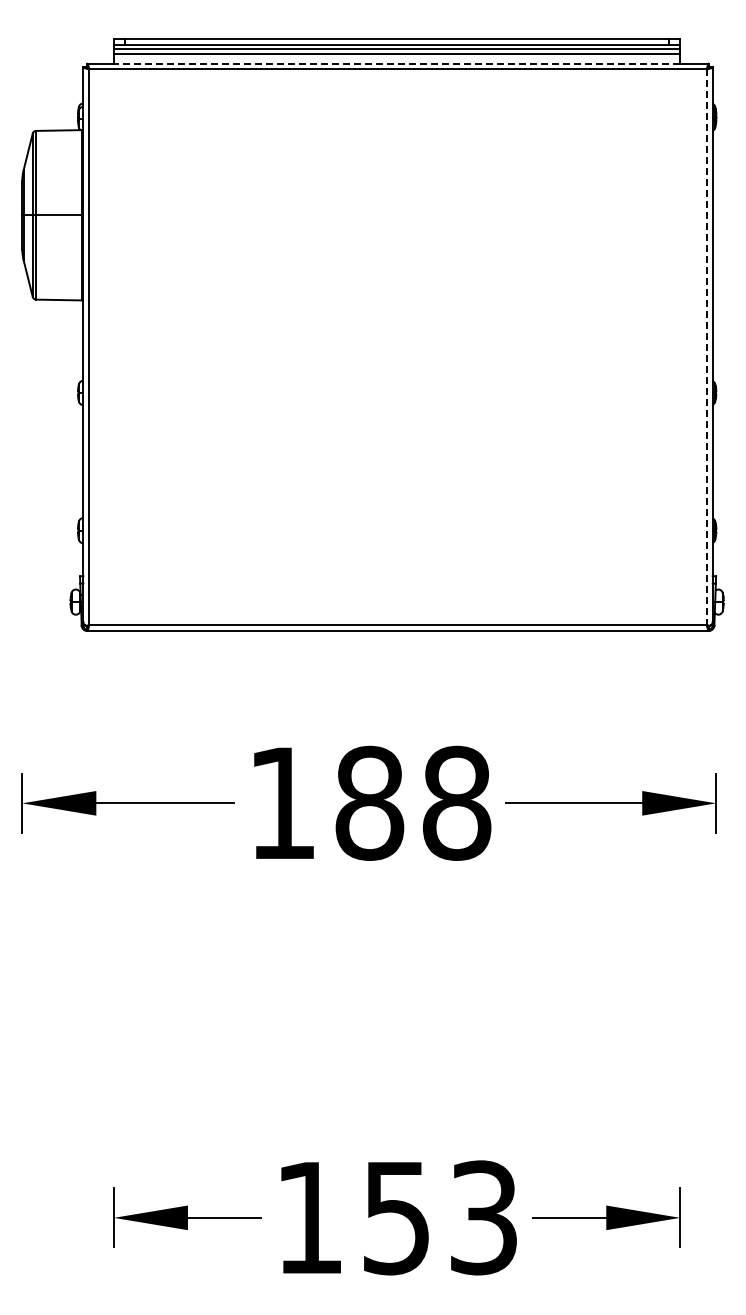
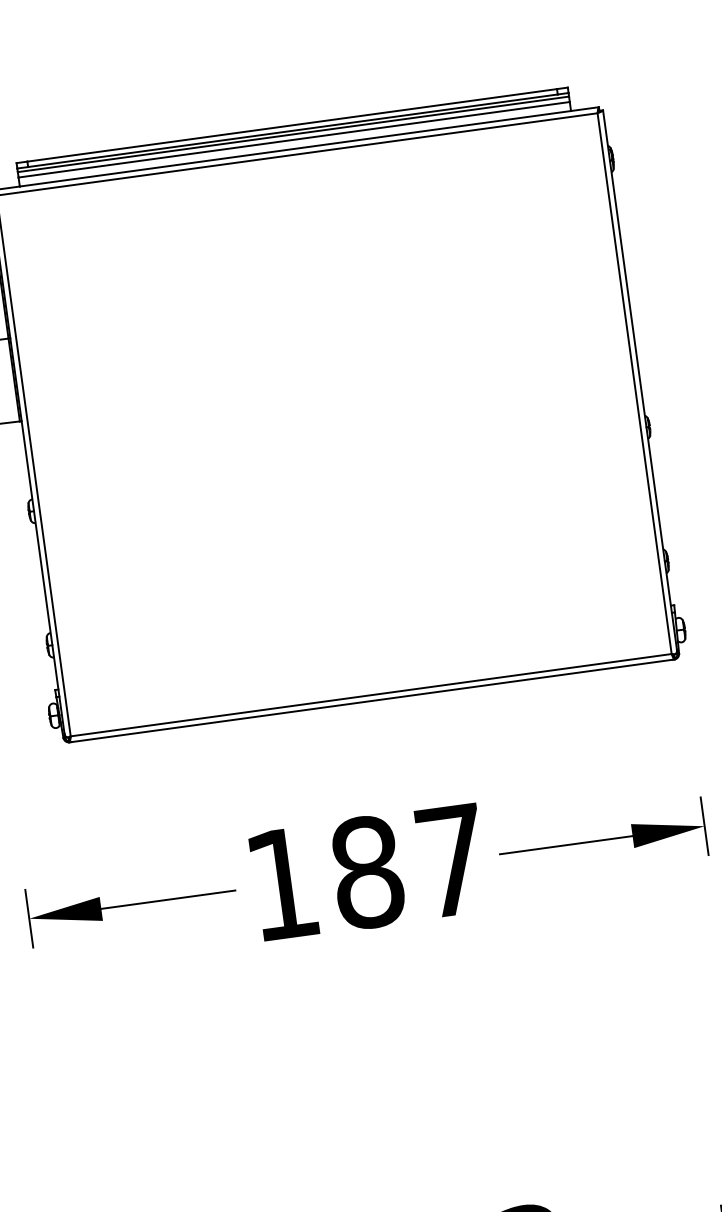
line: (396, 63) -> (294, 148), dashed -> solid
line: (706, 347) -> (634, 383), dashed -> solid
text: (456, 802) -> (451, 860), 188 -> 187

